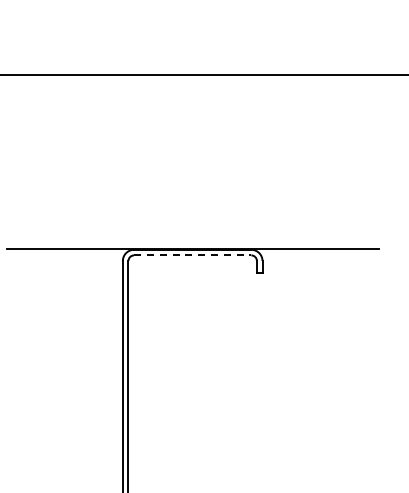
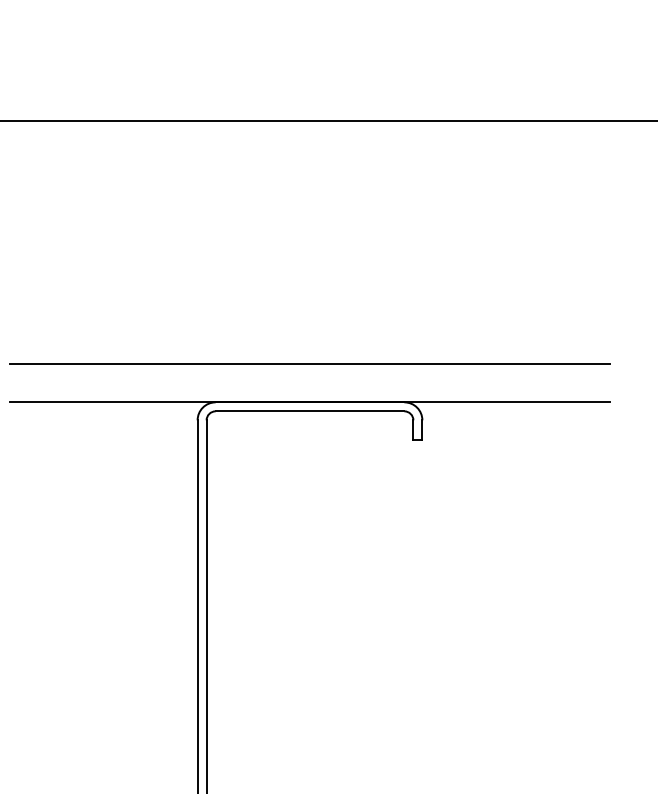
line: (192, 226) -> (309, 364), added
line: (192, 255) -> (309, 411), dashed -> solid

